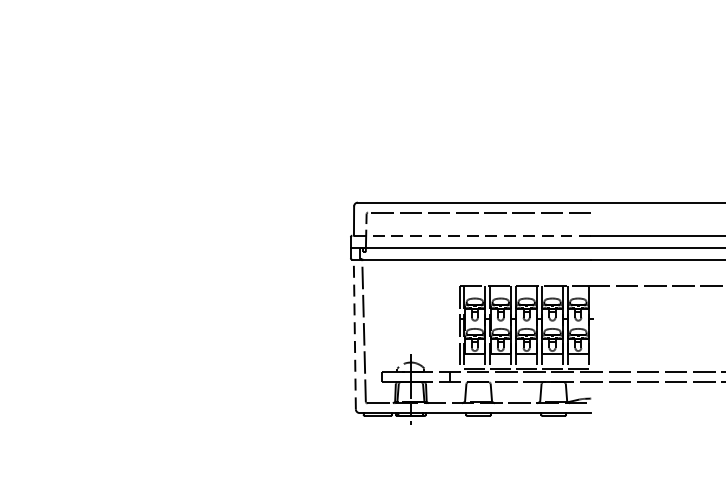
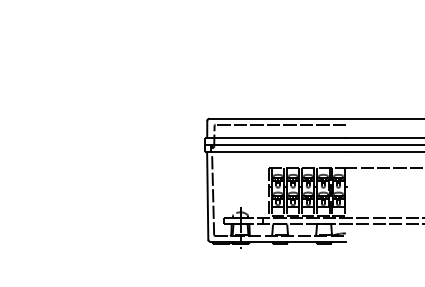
line: (472, 236) -> (276, 138), dashed -> solid
line: (354, 333) -> (207, 195), dashed -> solid

